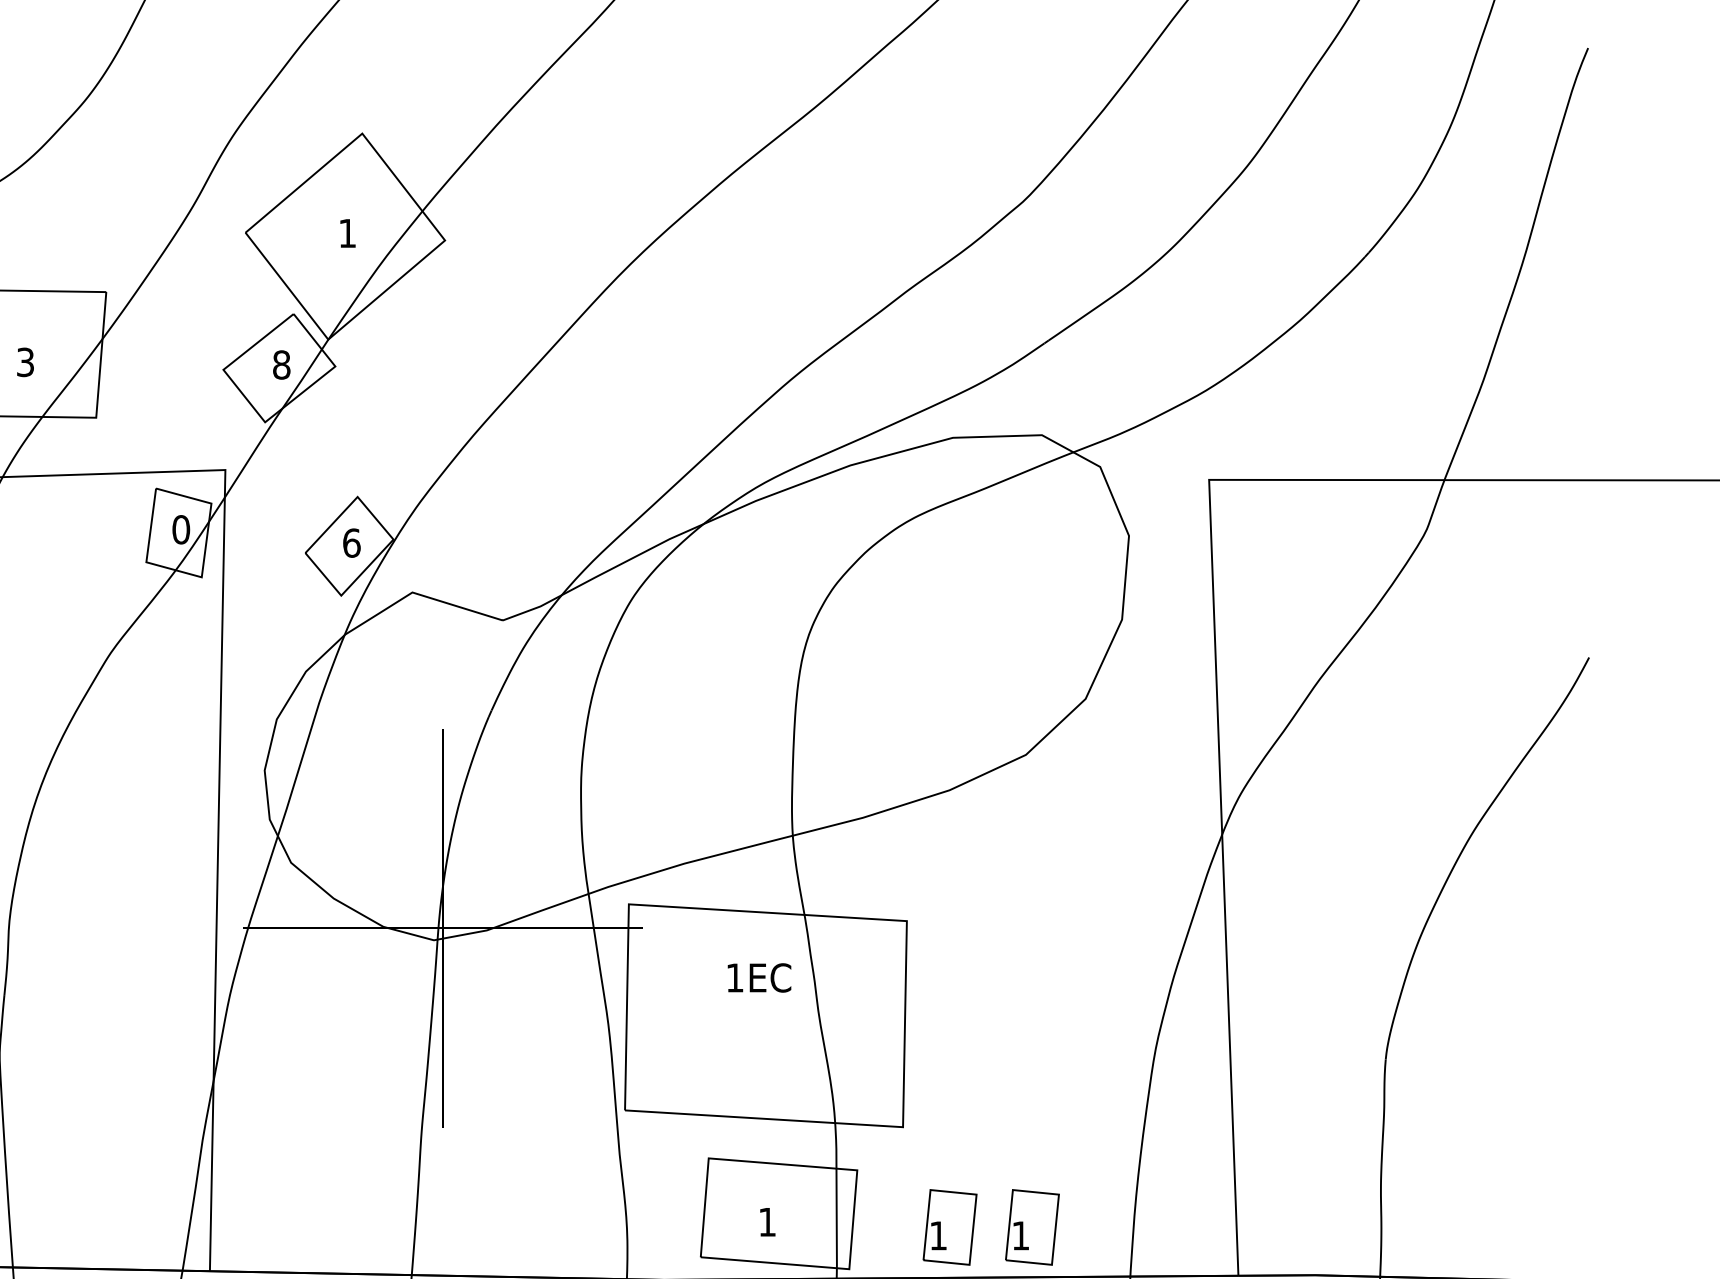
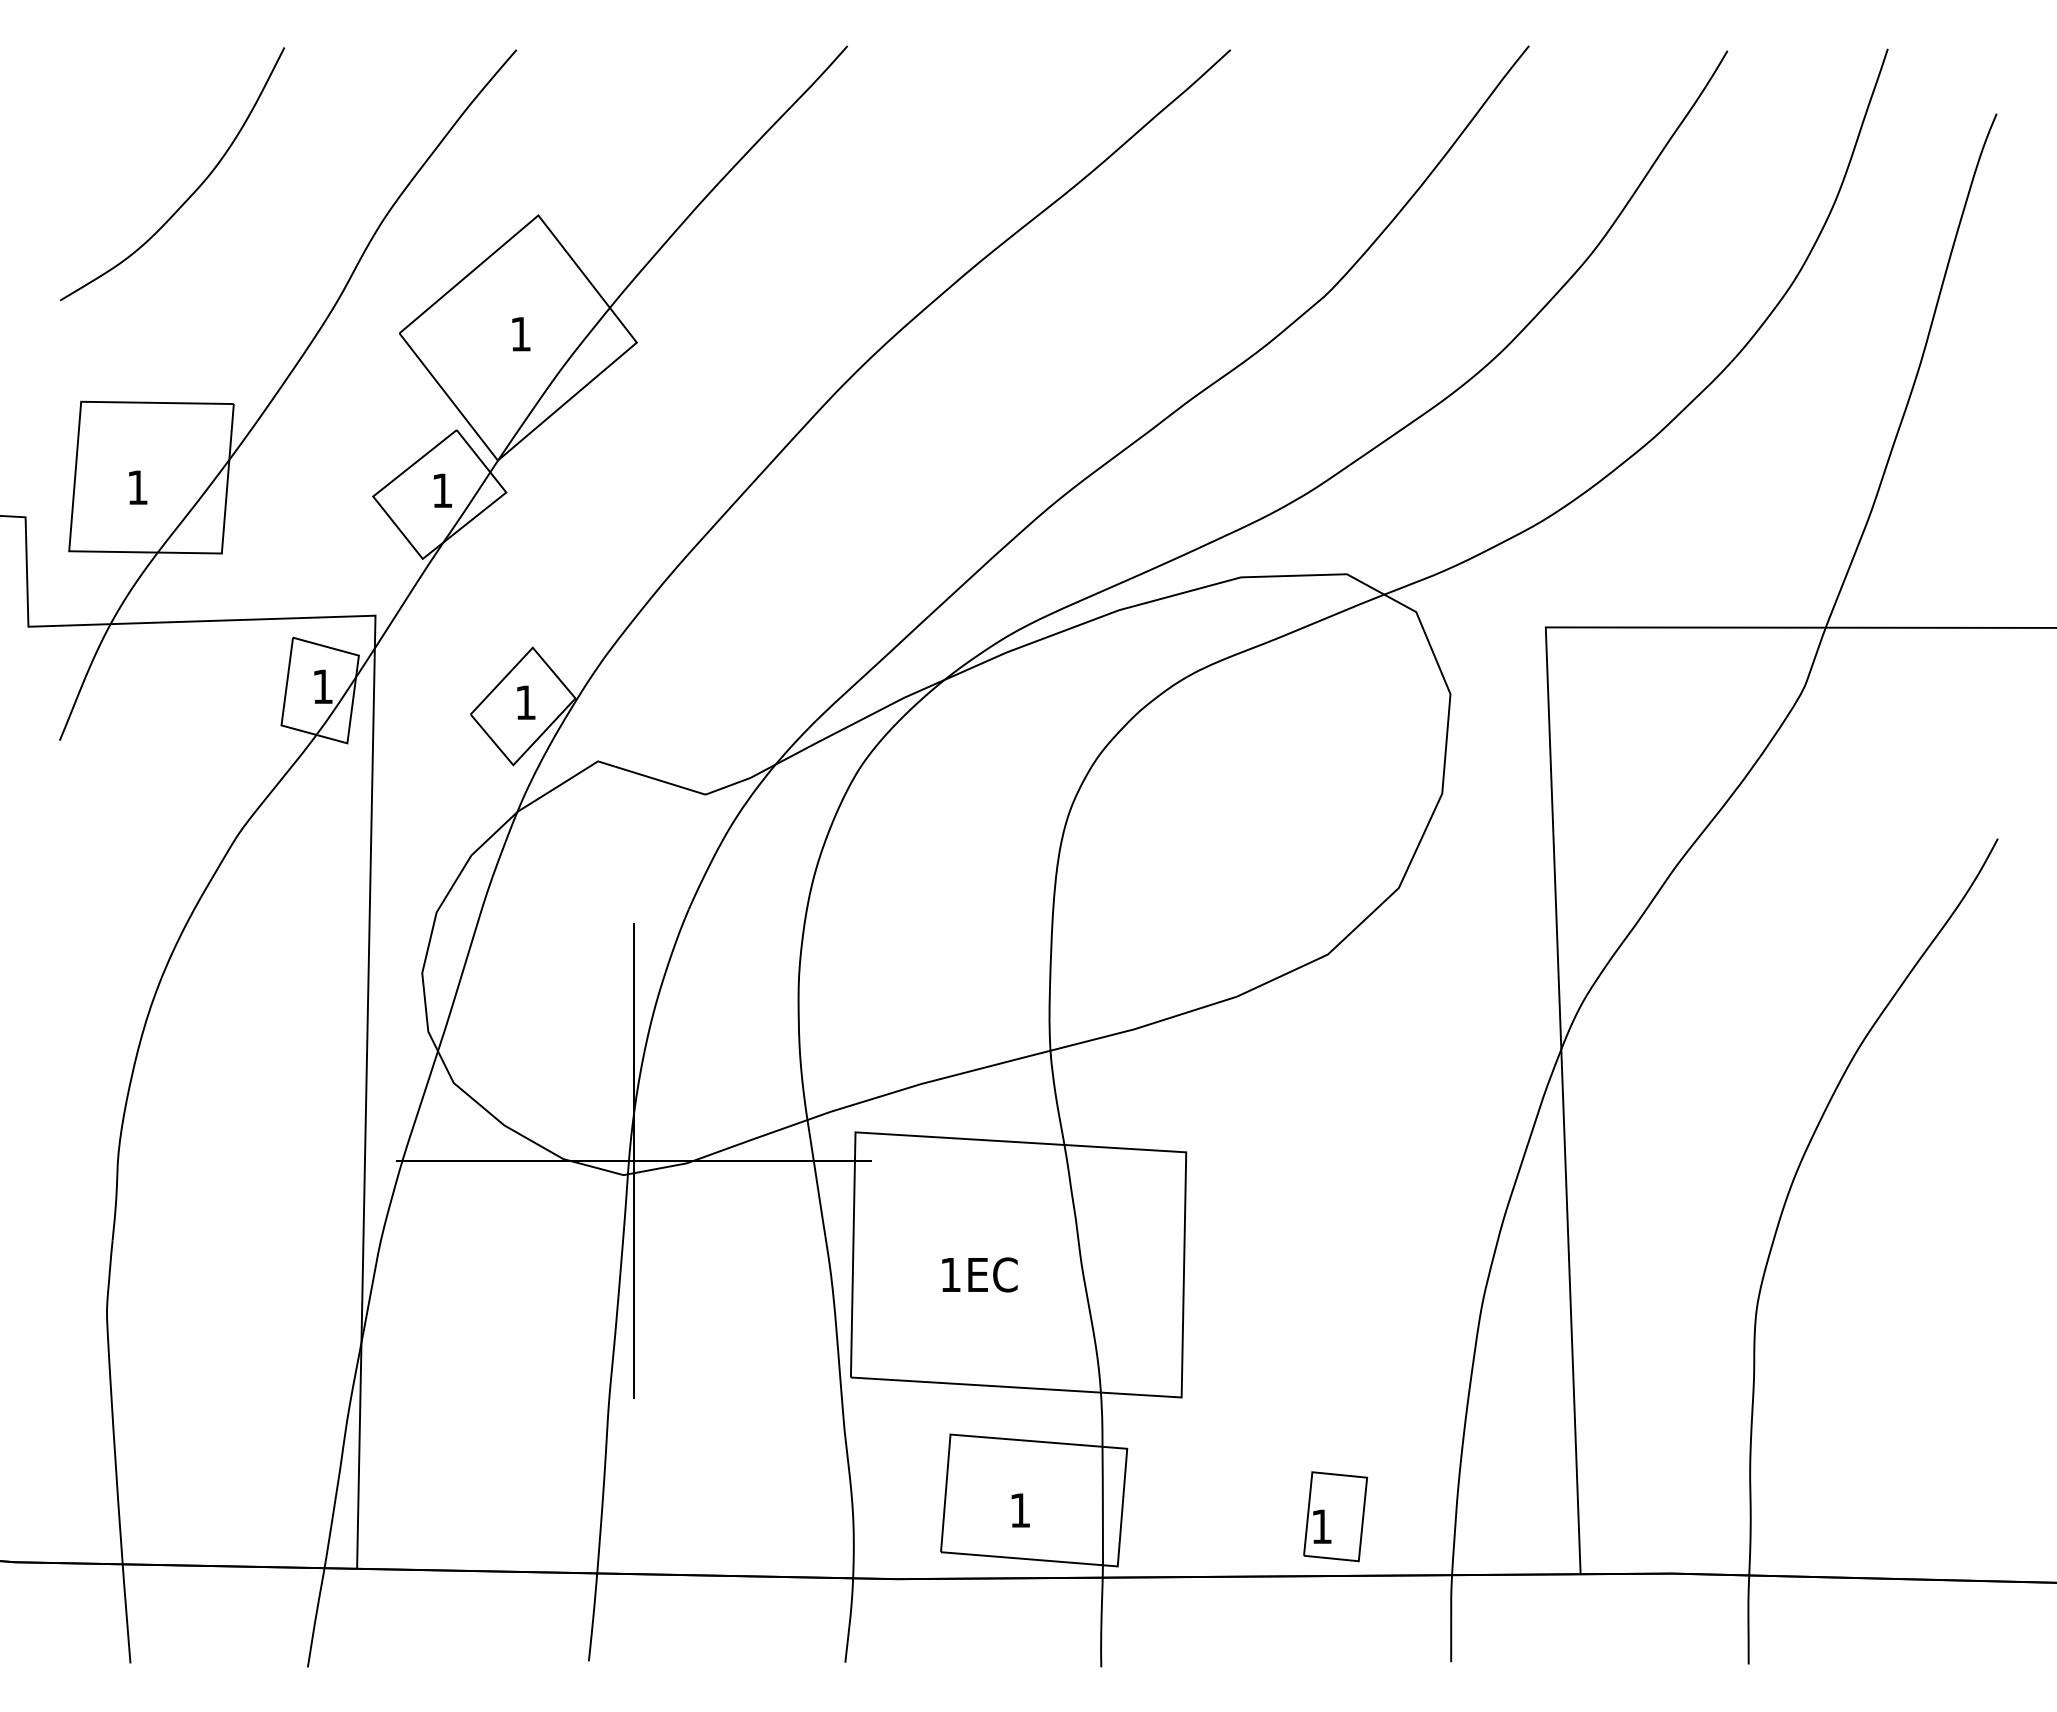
text: (25, 362) -> (137, 487), 3 -> 1
text: (281, 364) -> (442, 490), 8 -> 1
text: (180, 529) -> (322, 686), 0 -> 1
text: (351, 542) -> (525, 702), 6 -> 1
text: (759, 977) -> (979, 1274), moved
part: (949, 1227) -> (1237, 1516), removed

